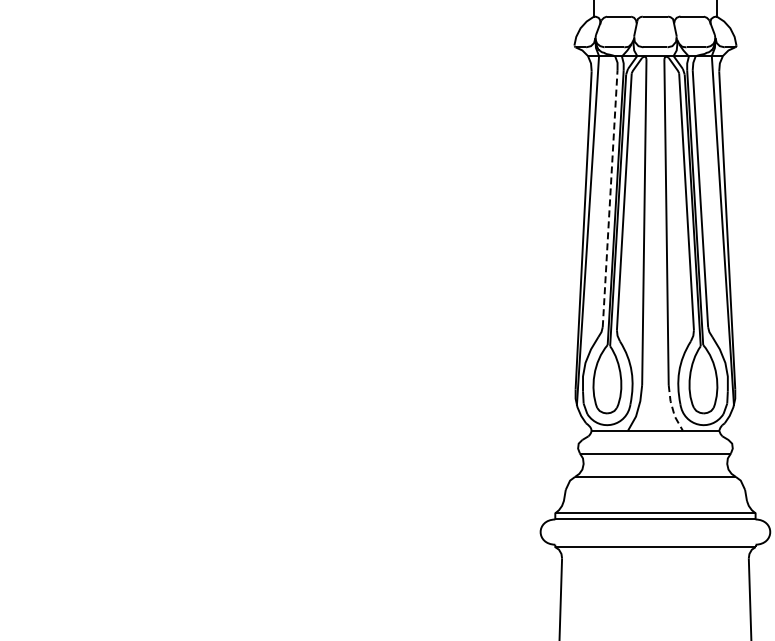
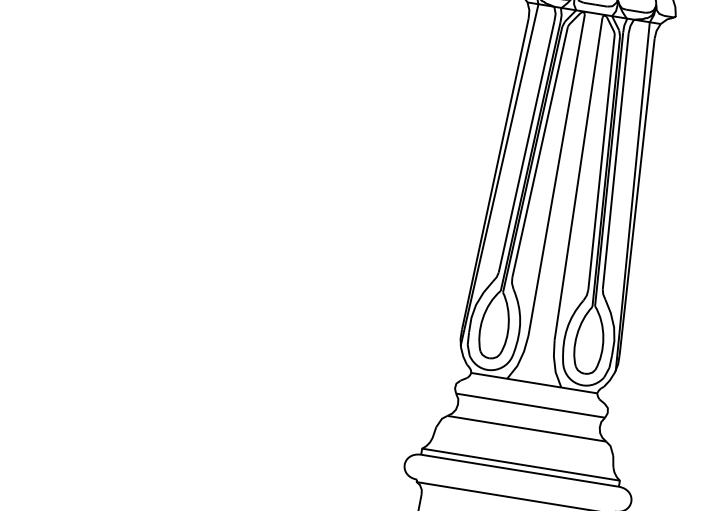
line: (610, 198) -> (527, 146), dashed -> solid
line: (672, 408) -> (554, 363), dashed -> solid

